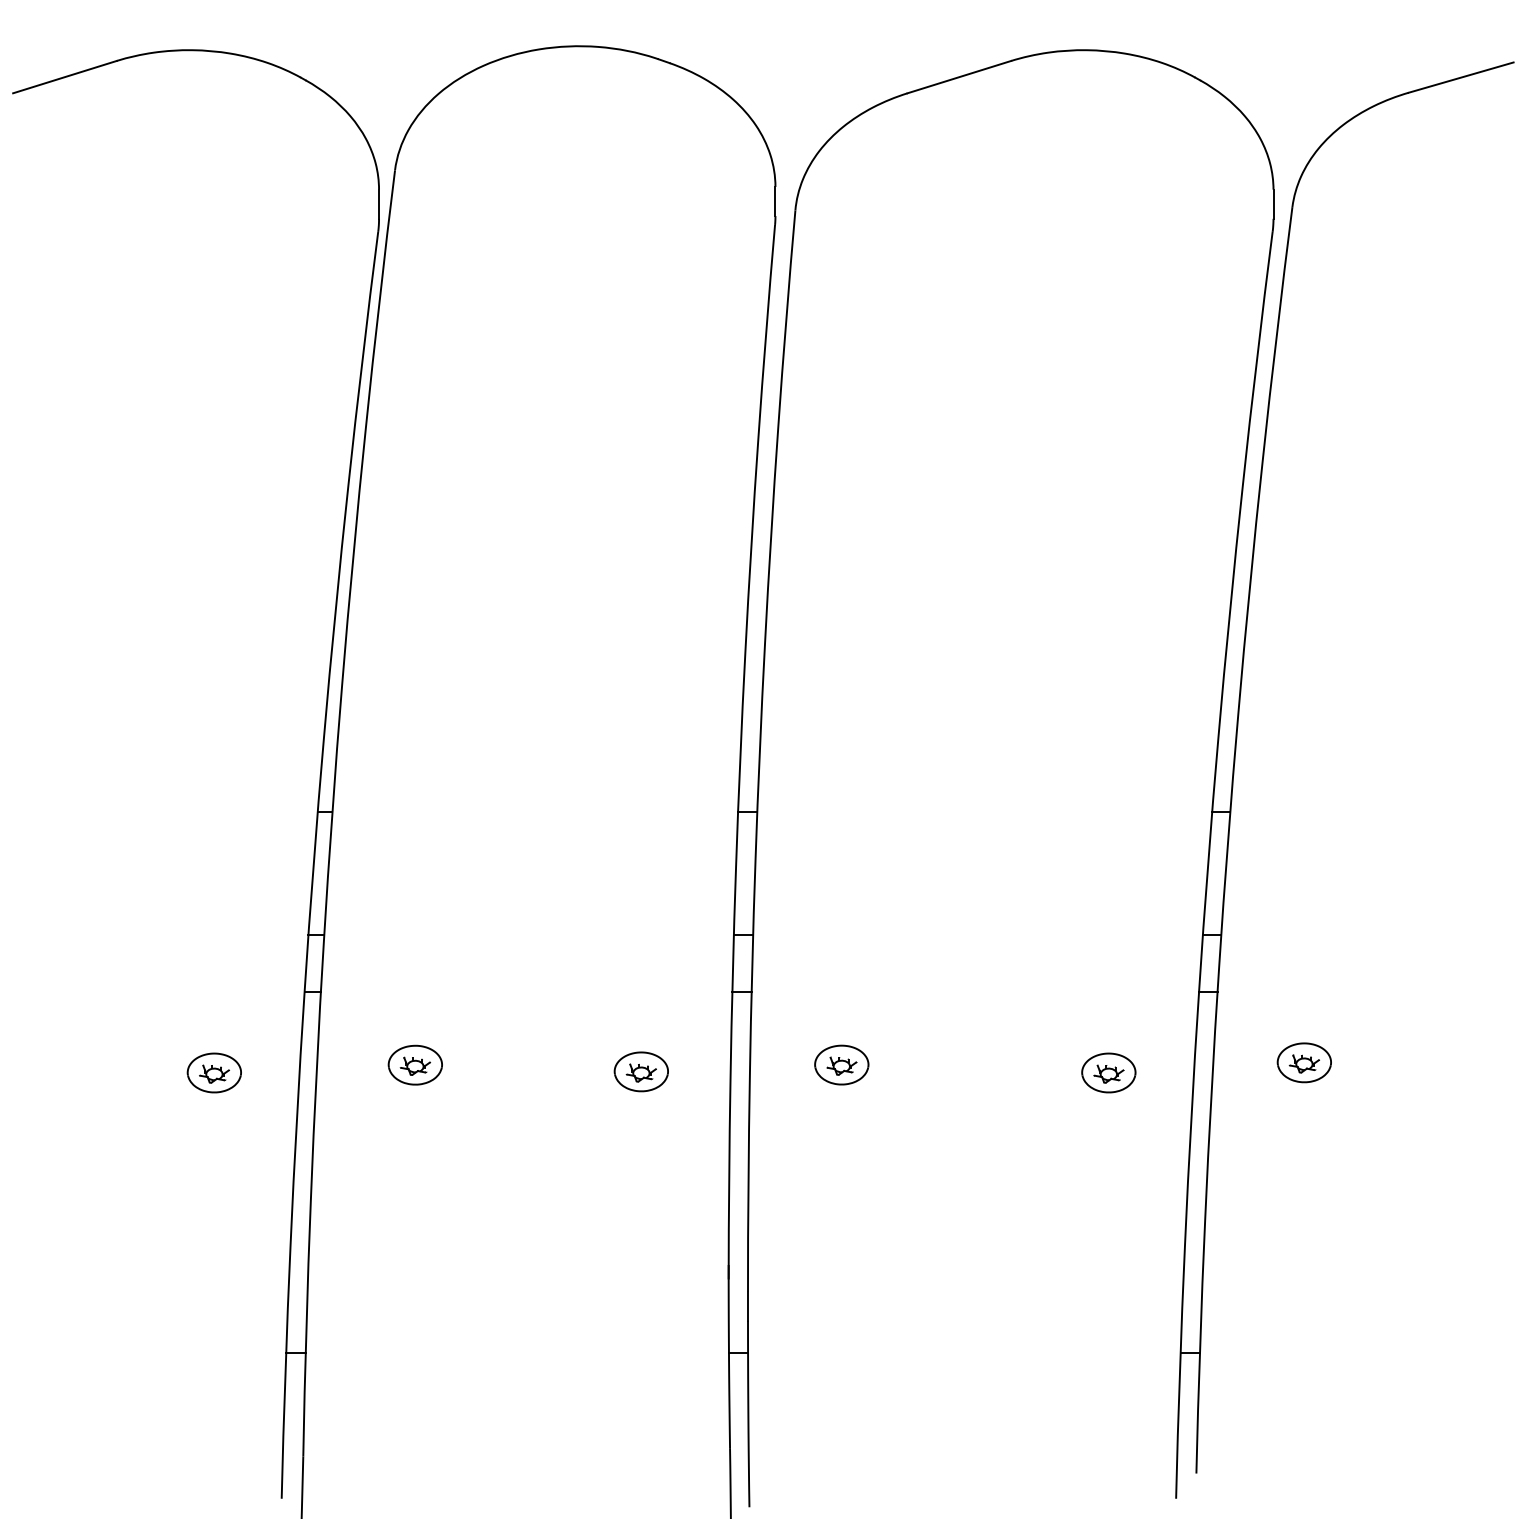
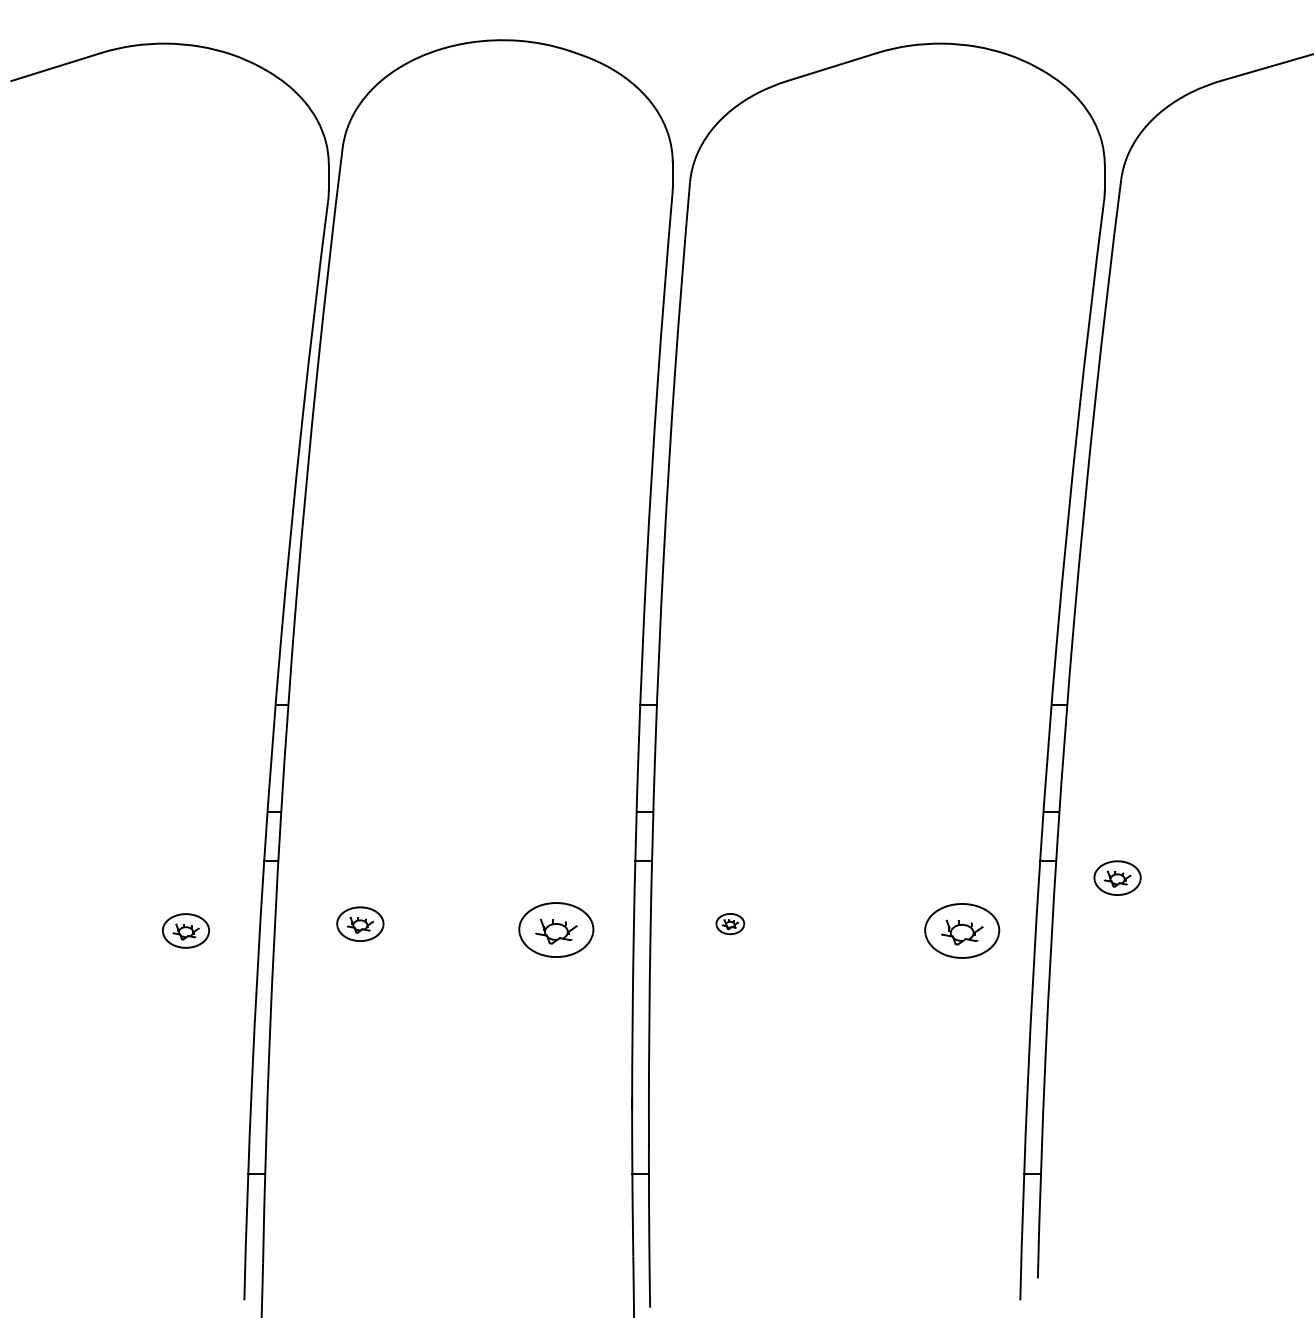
part: (1304, 1062) -> (1117, 877), moved
part: (842, 1064) -> (730, 923), size x0.6
part: (641, 1071) -> (556, 929), size x1.6
part: (1108, 1072) -> (961, 930), size x1.6

